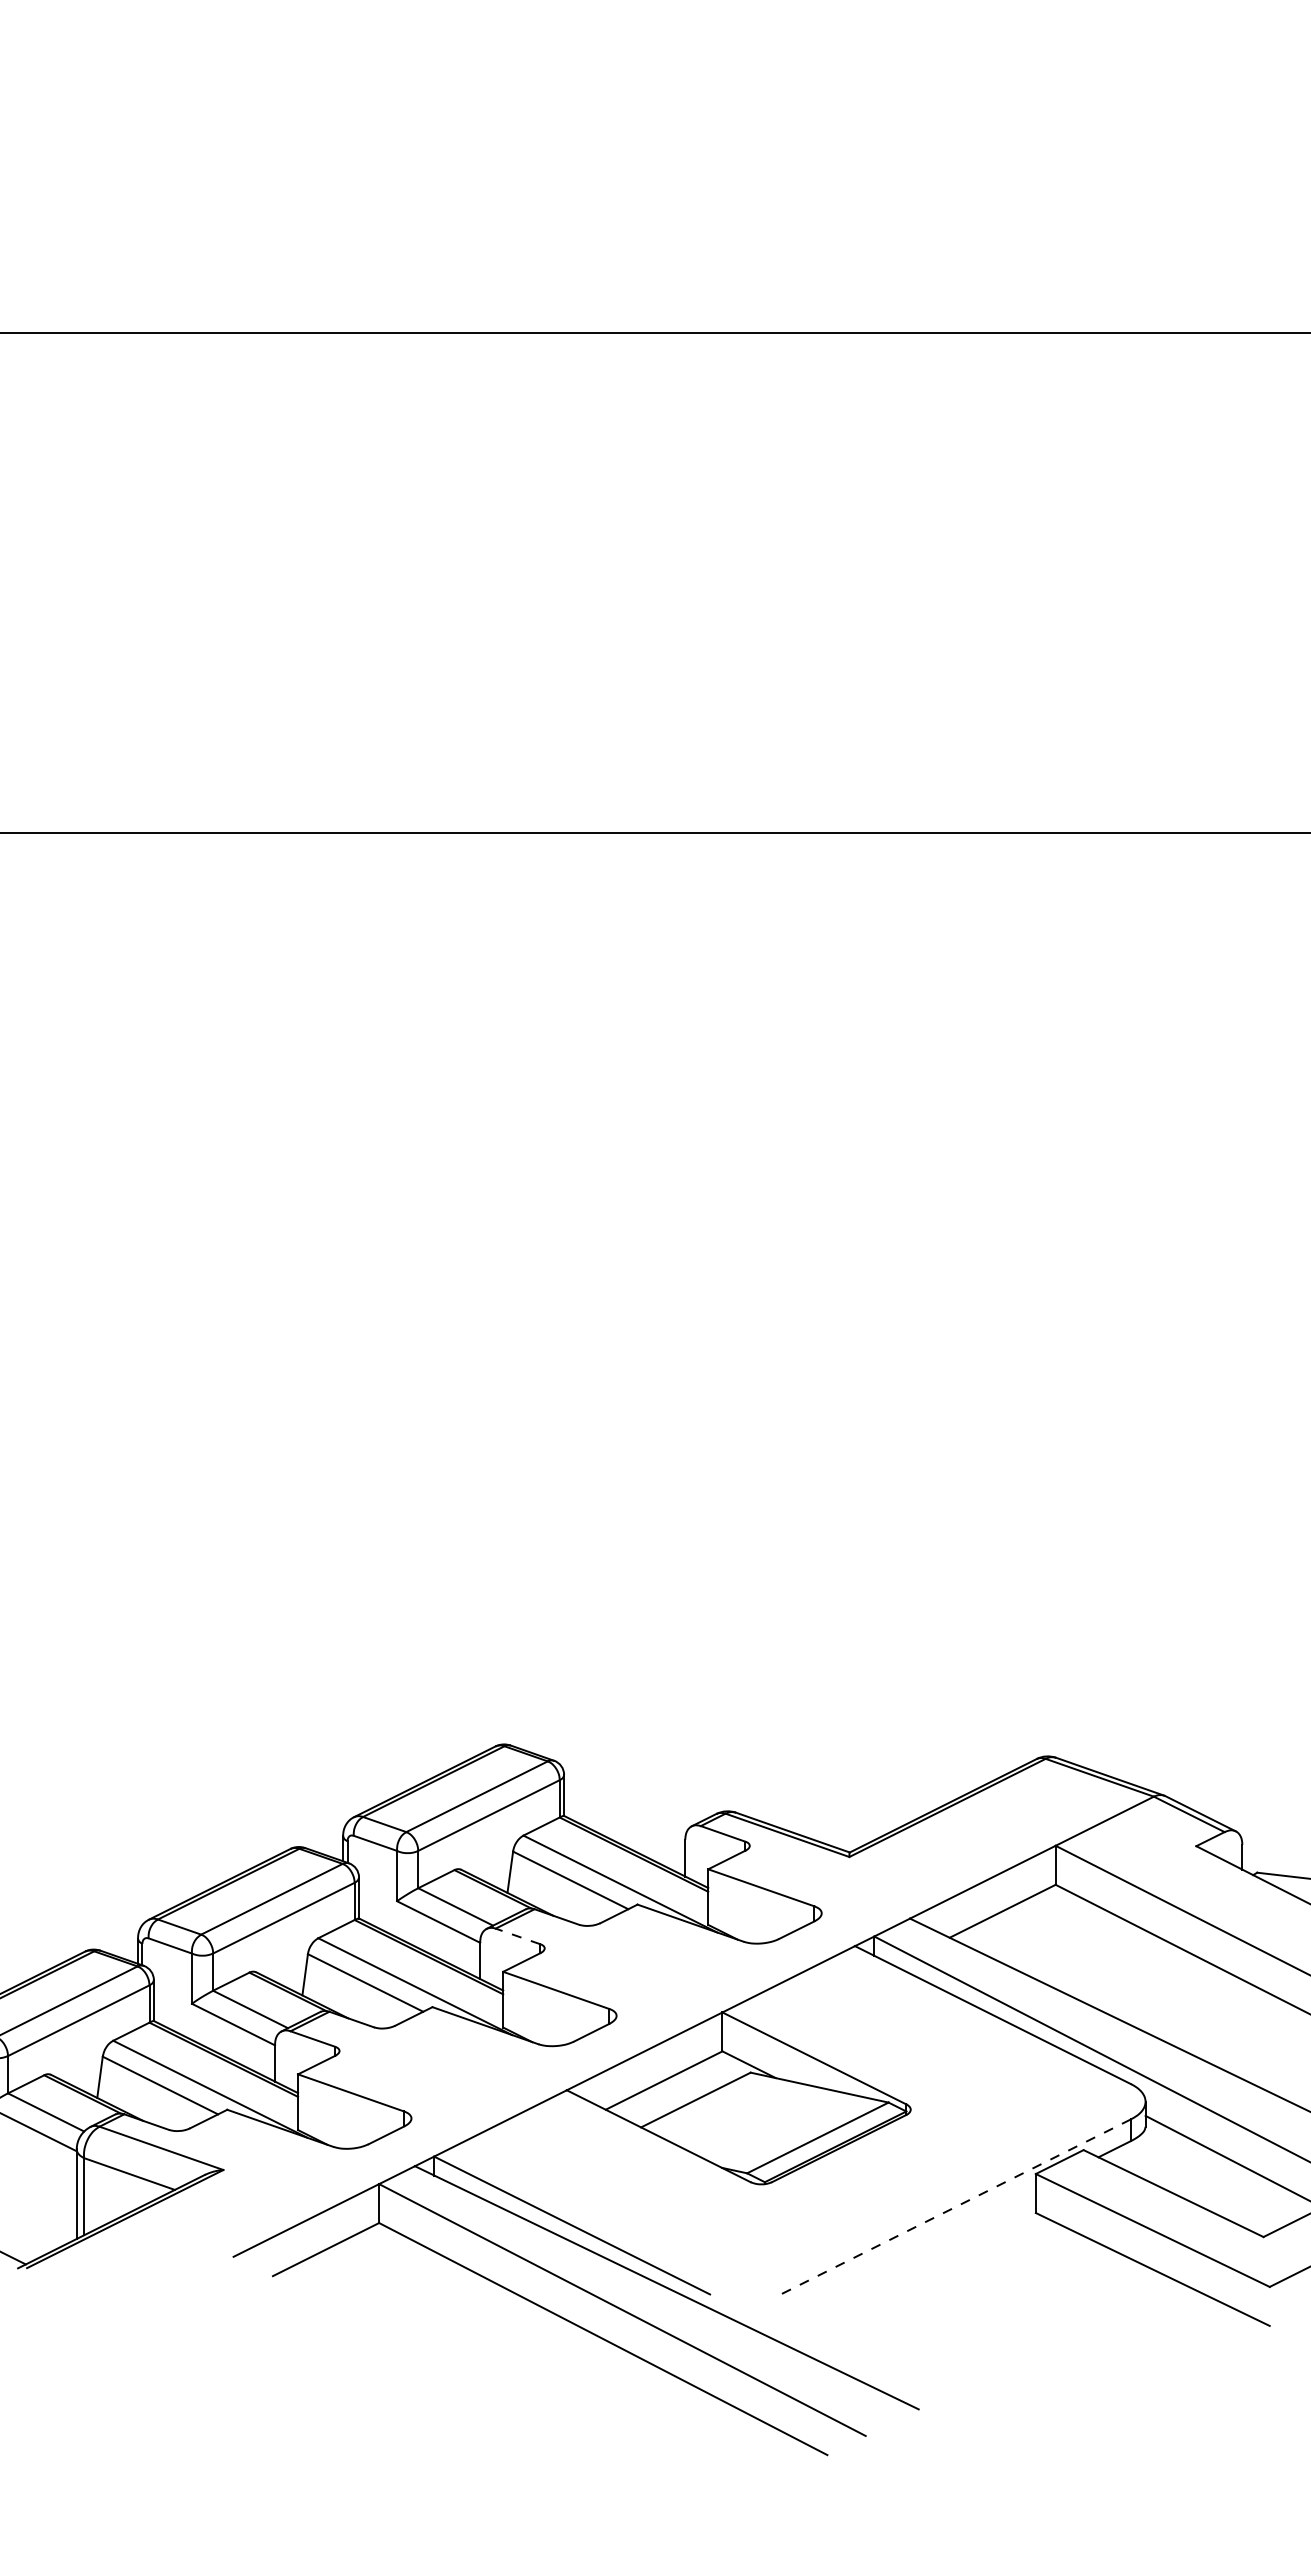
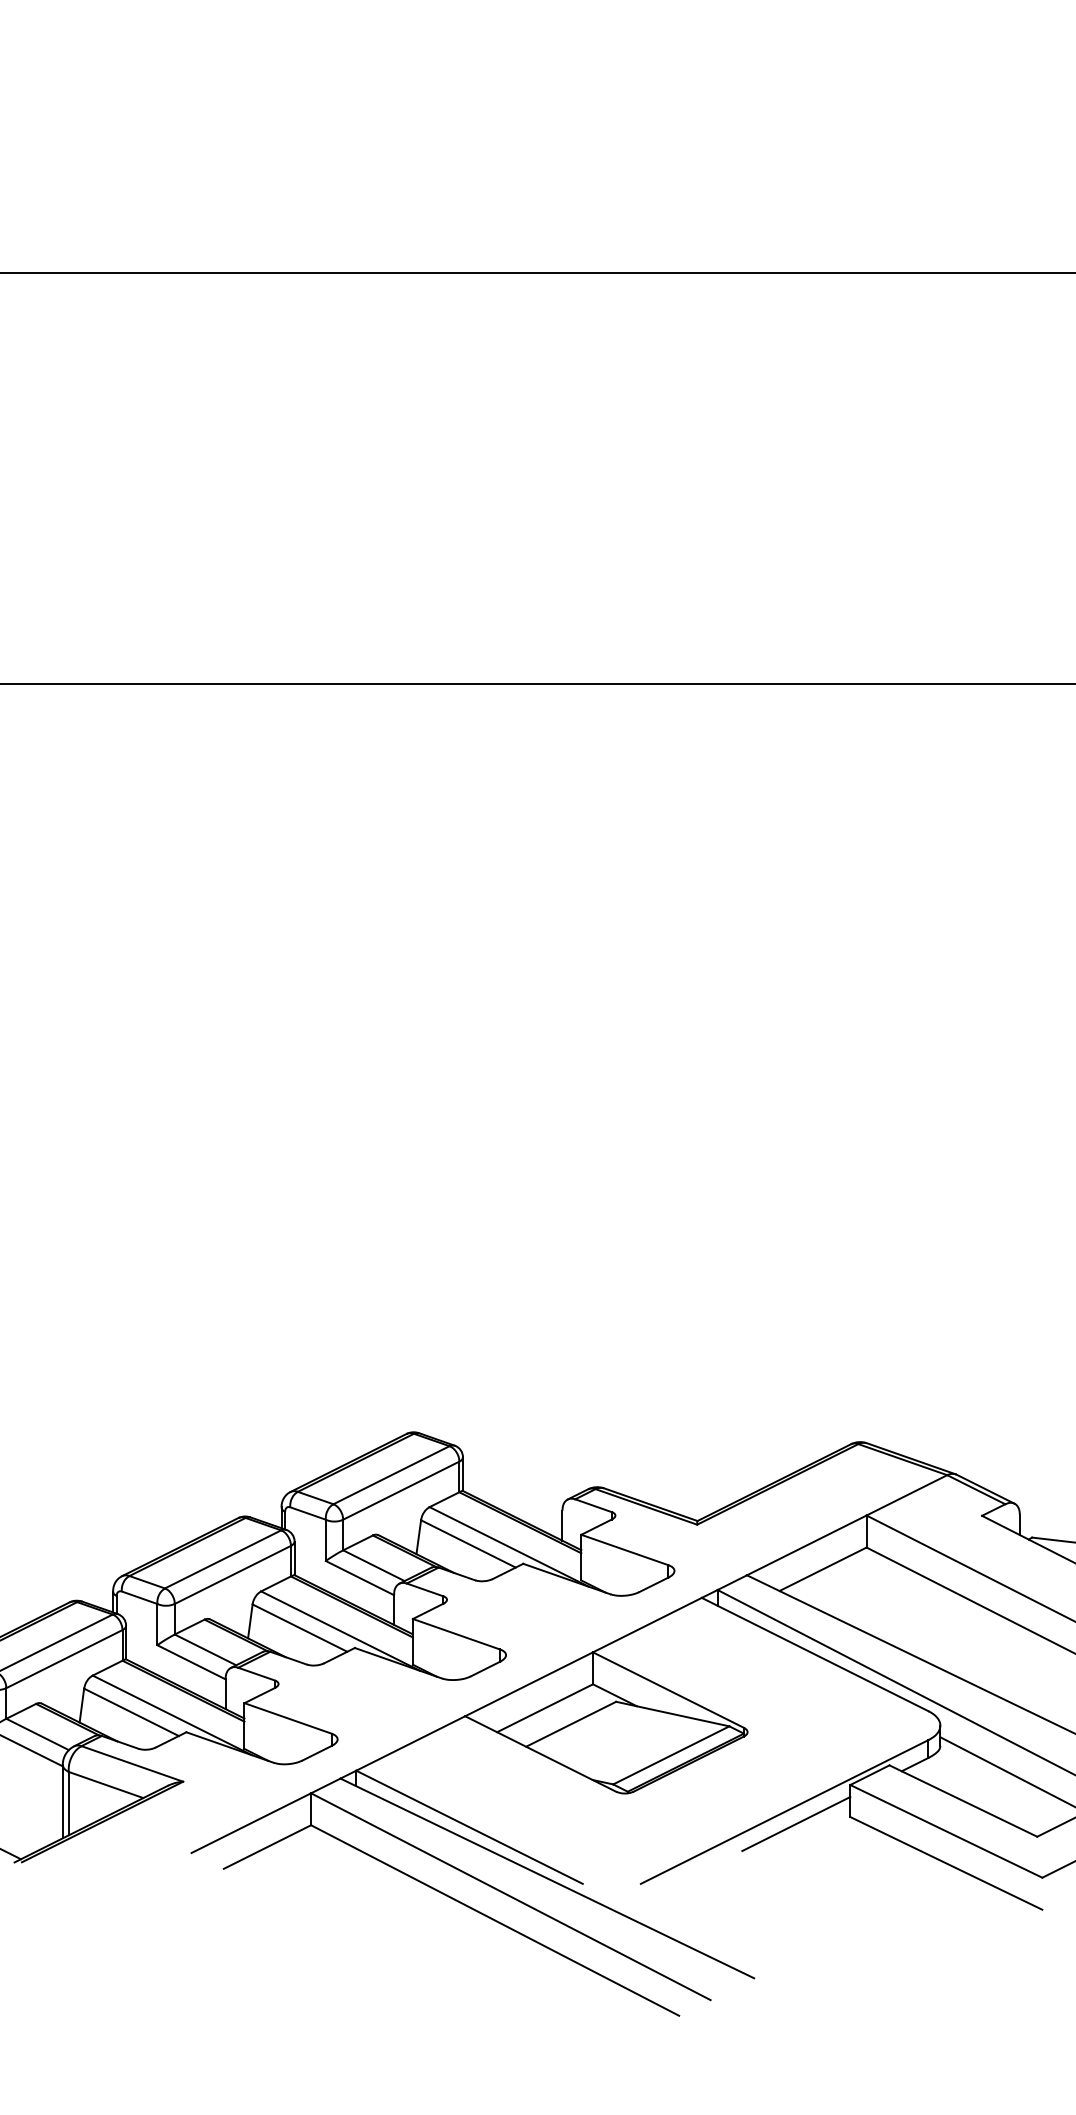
line: (518, 1936) -> (425, 1589), dashed -> solid
line: (955, 2206) -> (784, 1811), dashed -> solid
line: (969, 2221) -> (795, 1823), added

